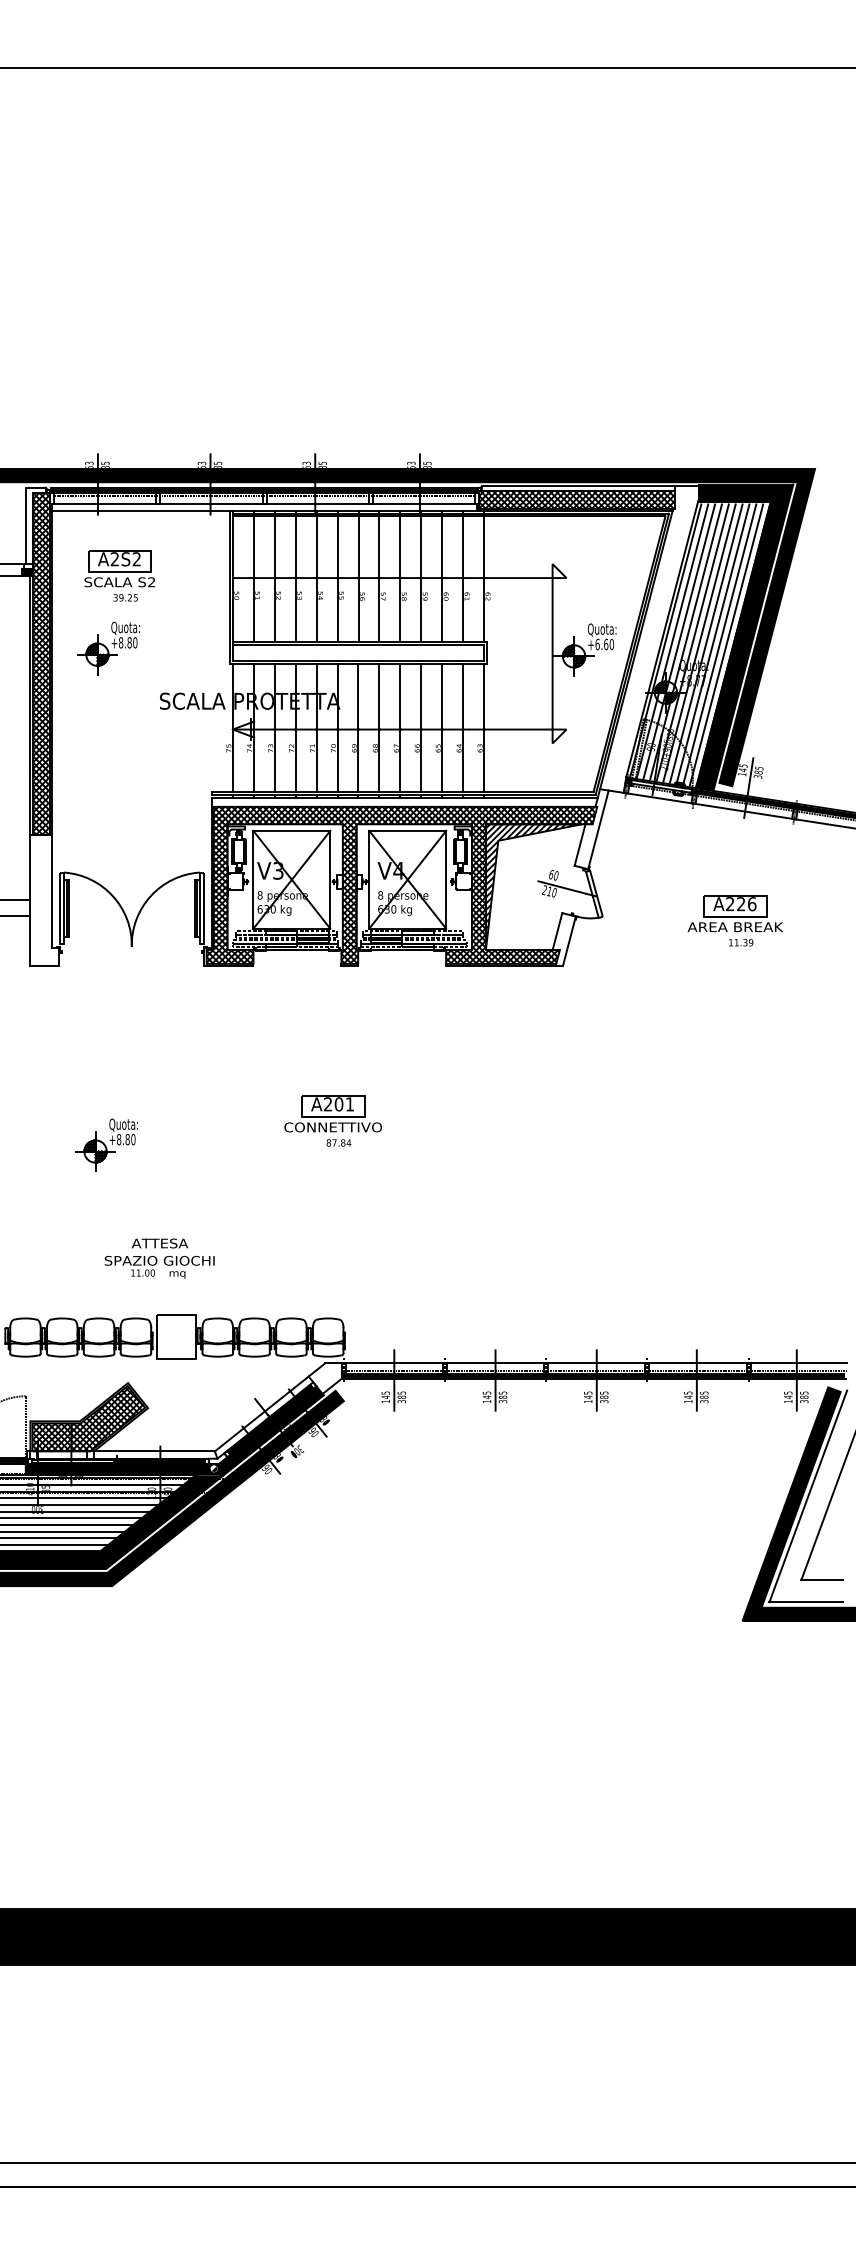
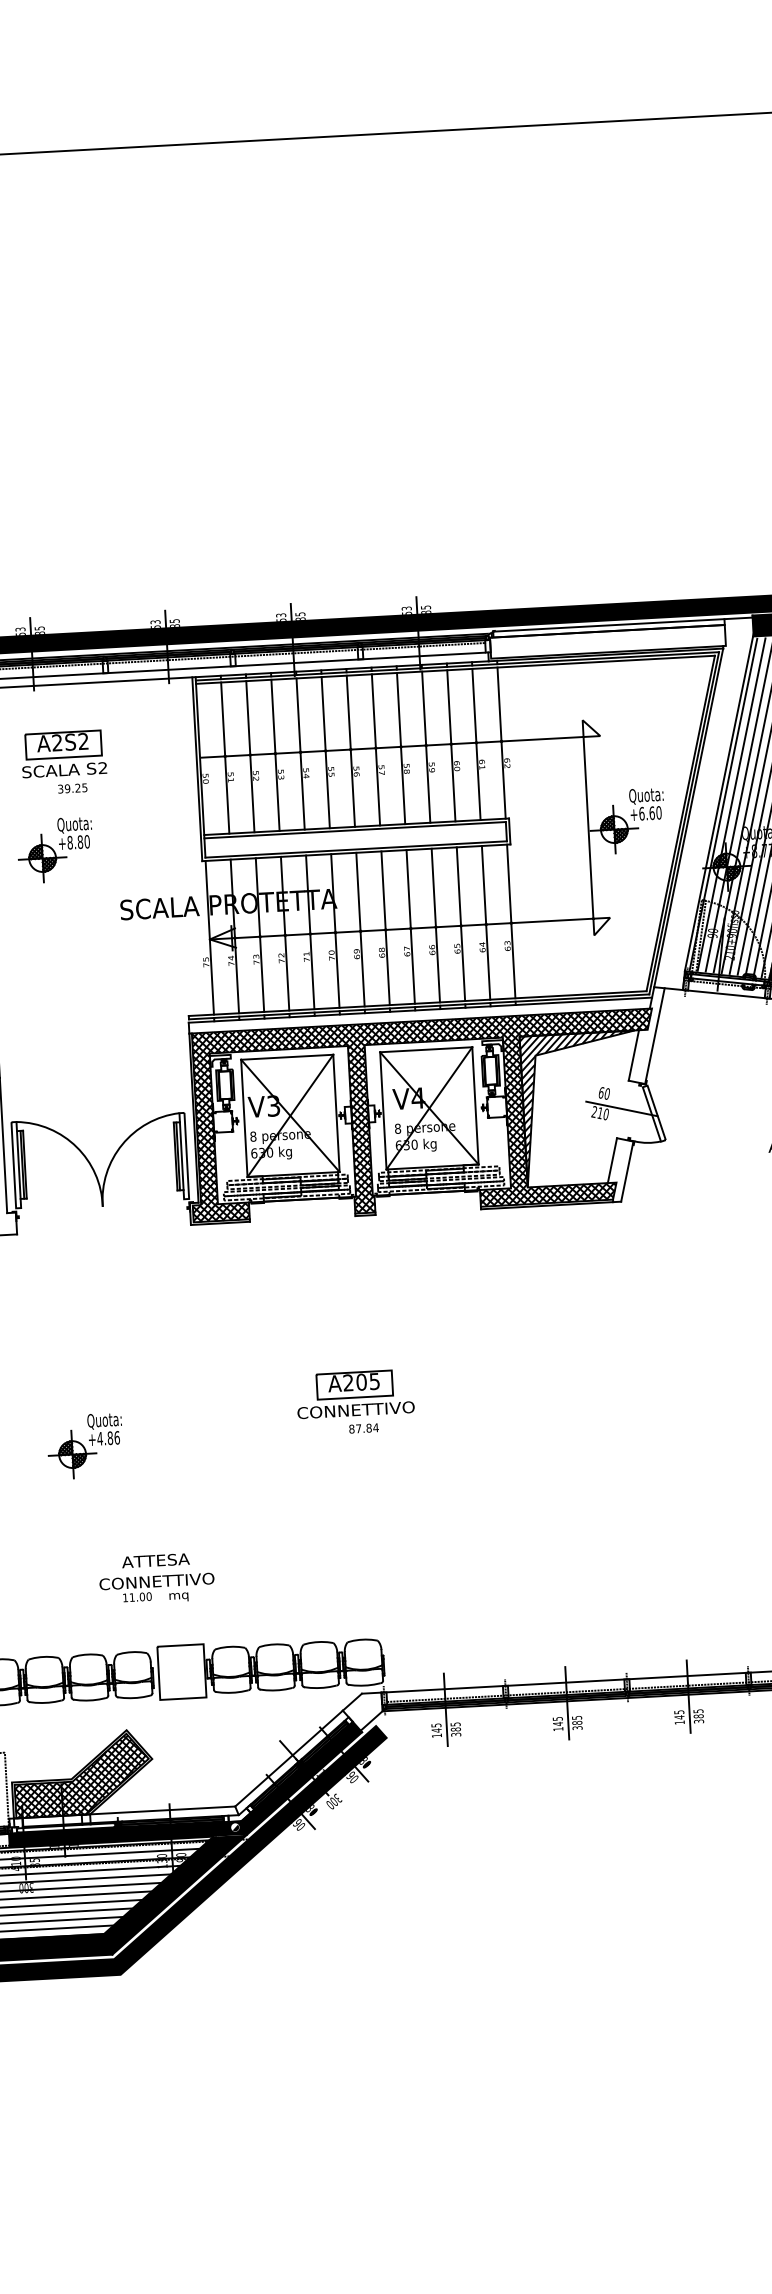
hatch: (577, 499) -> (608, 641), removed
text: (349, 1104) -> (374, 1381), A201 -> A205
text: (125, 1139) -> (107, 1438), +8.80 -> +4.86
text: (159, 1260) -> (156, 1581), SPAZIO GIOCHI -> CONNETTIVO

